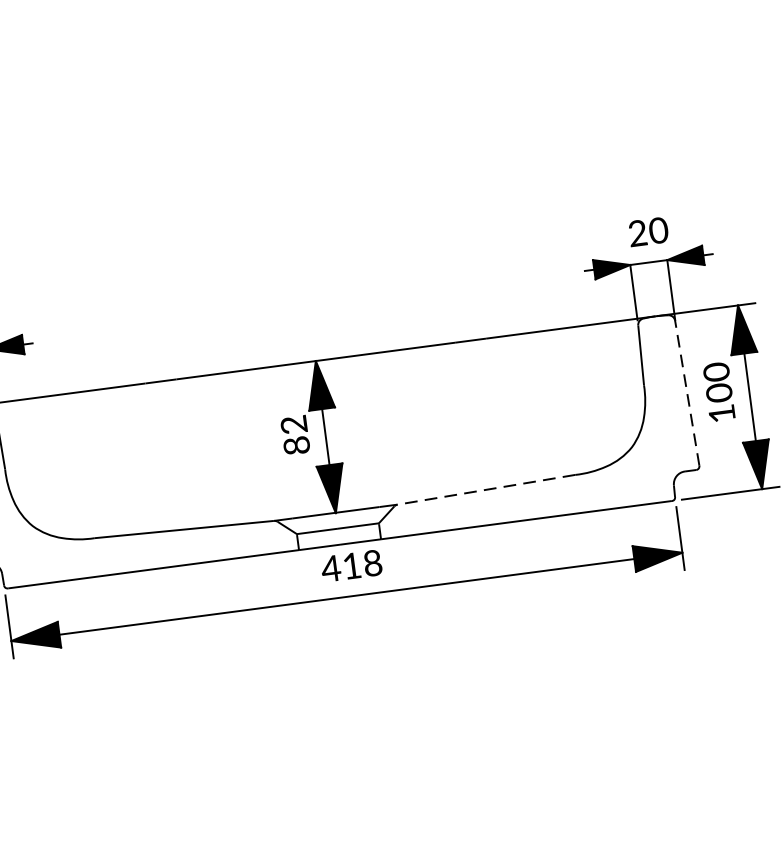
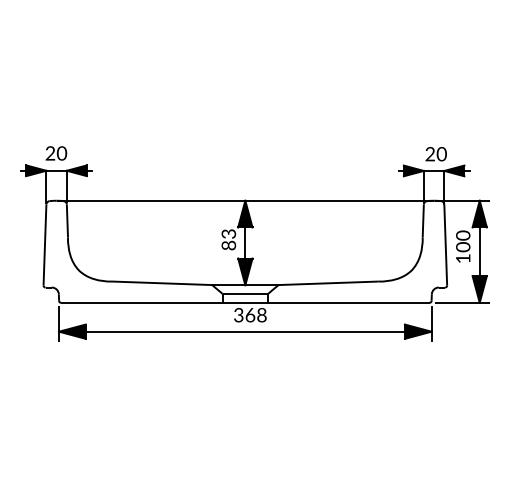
line: (686, 392) -> (445, 244), dashed -> solid
text: (298, 423) -> (231, 233), 82 -> 83
line: (487, 490) -> (329, 283), dashed -> solid
text: (341, 567) -> (244, 315), 418 -> 368

